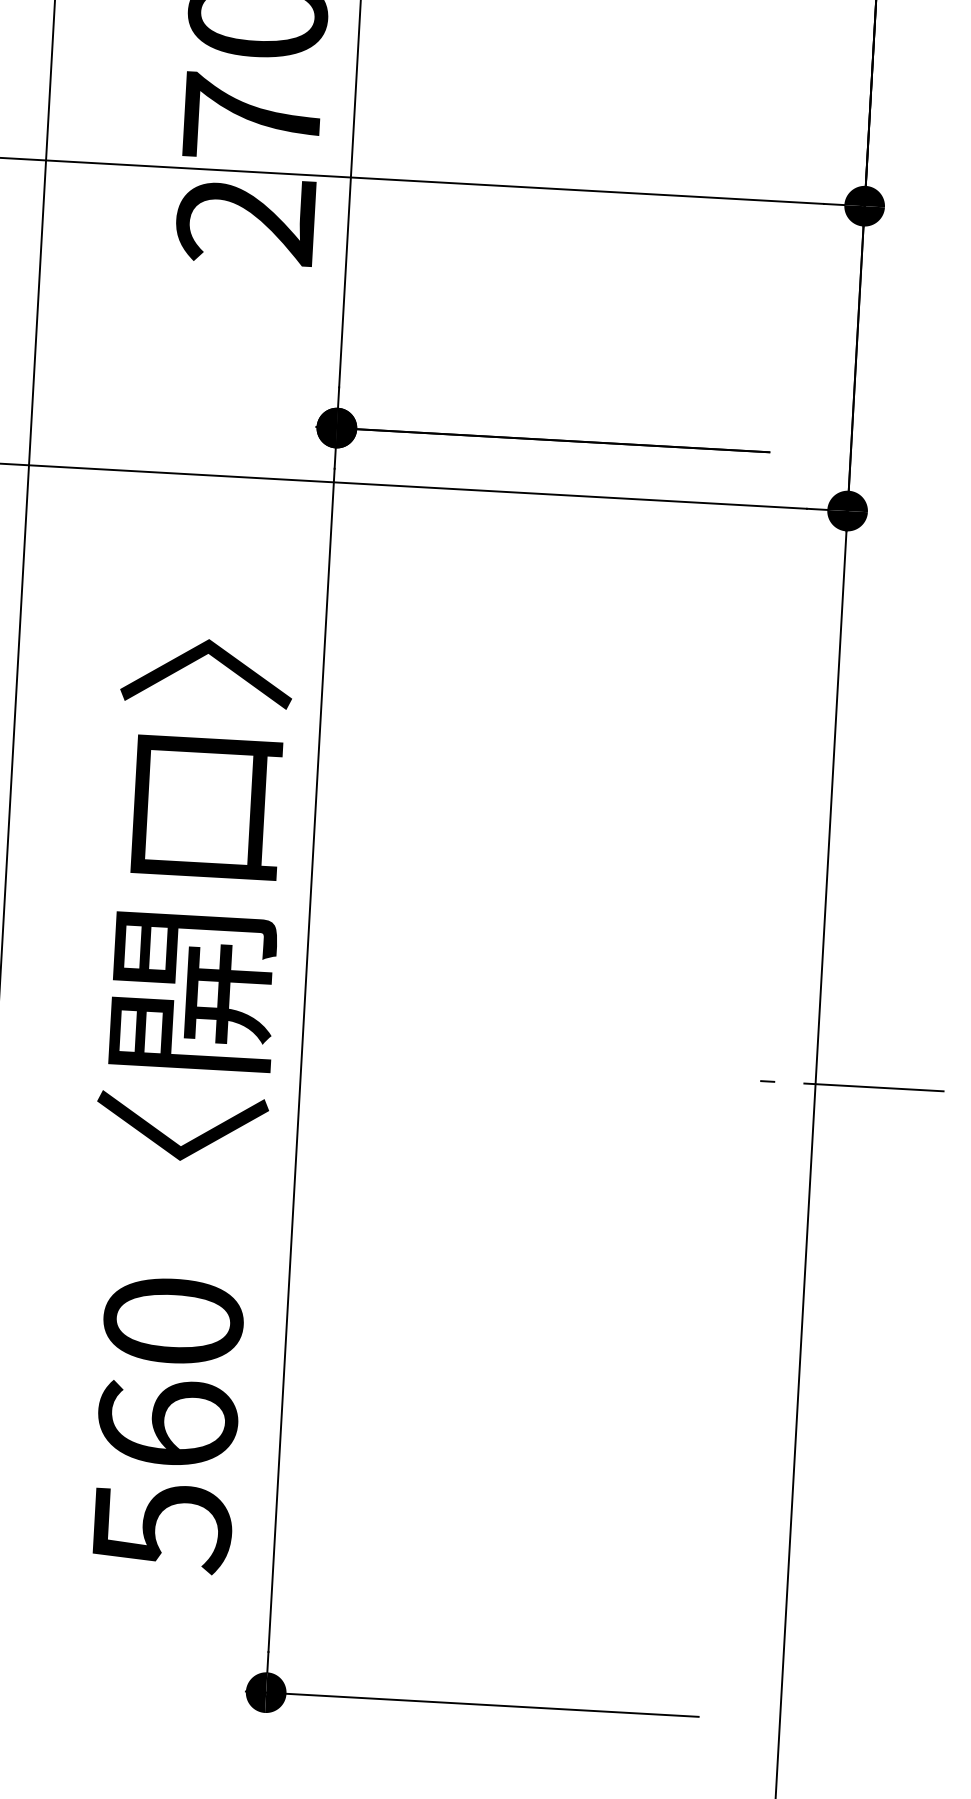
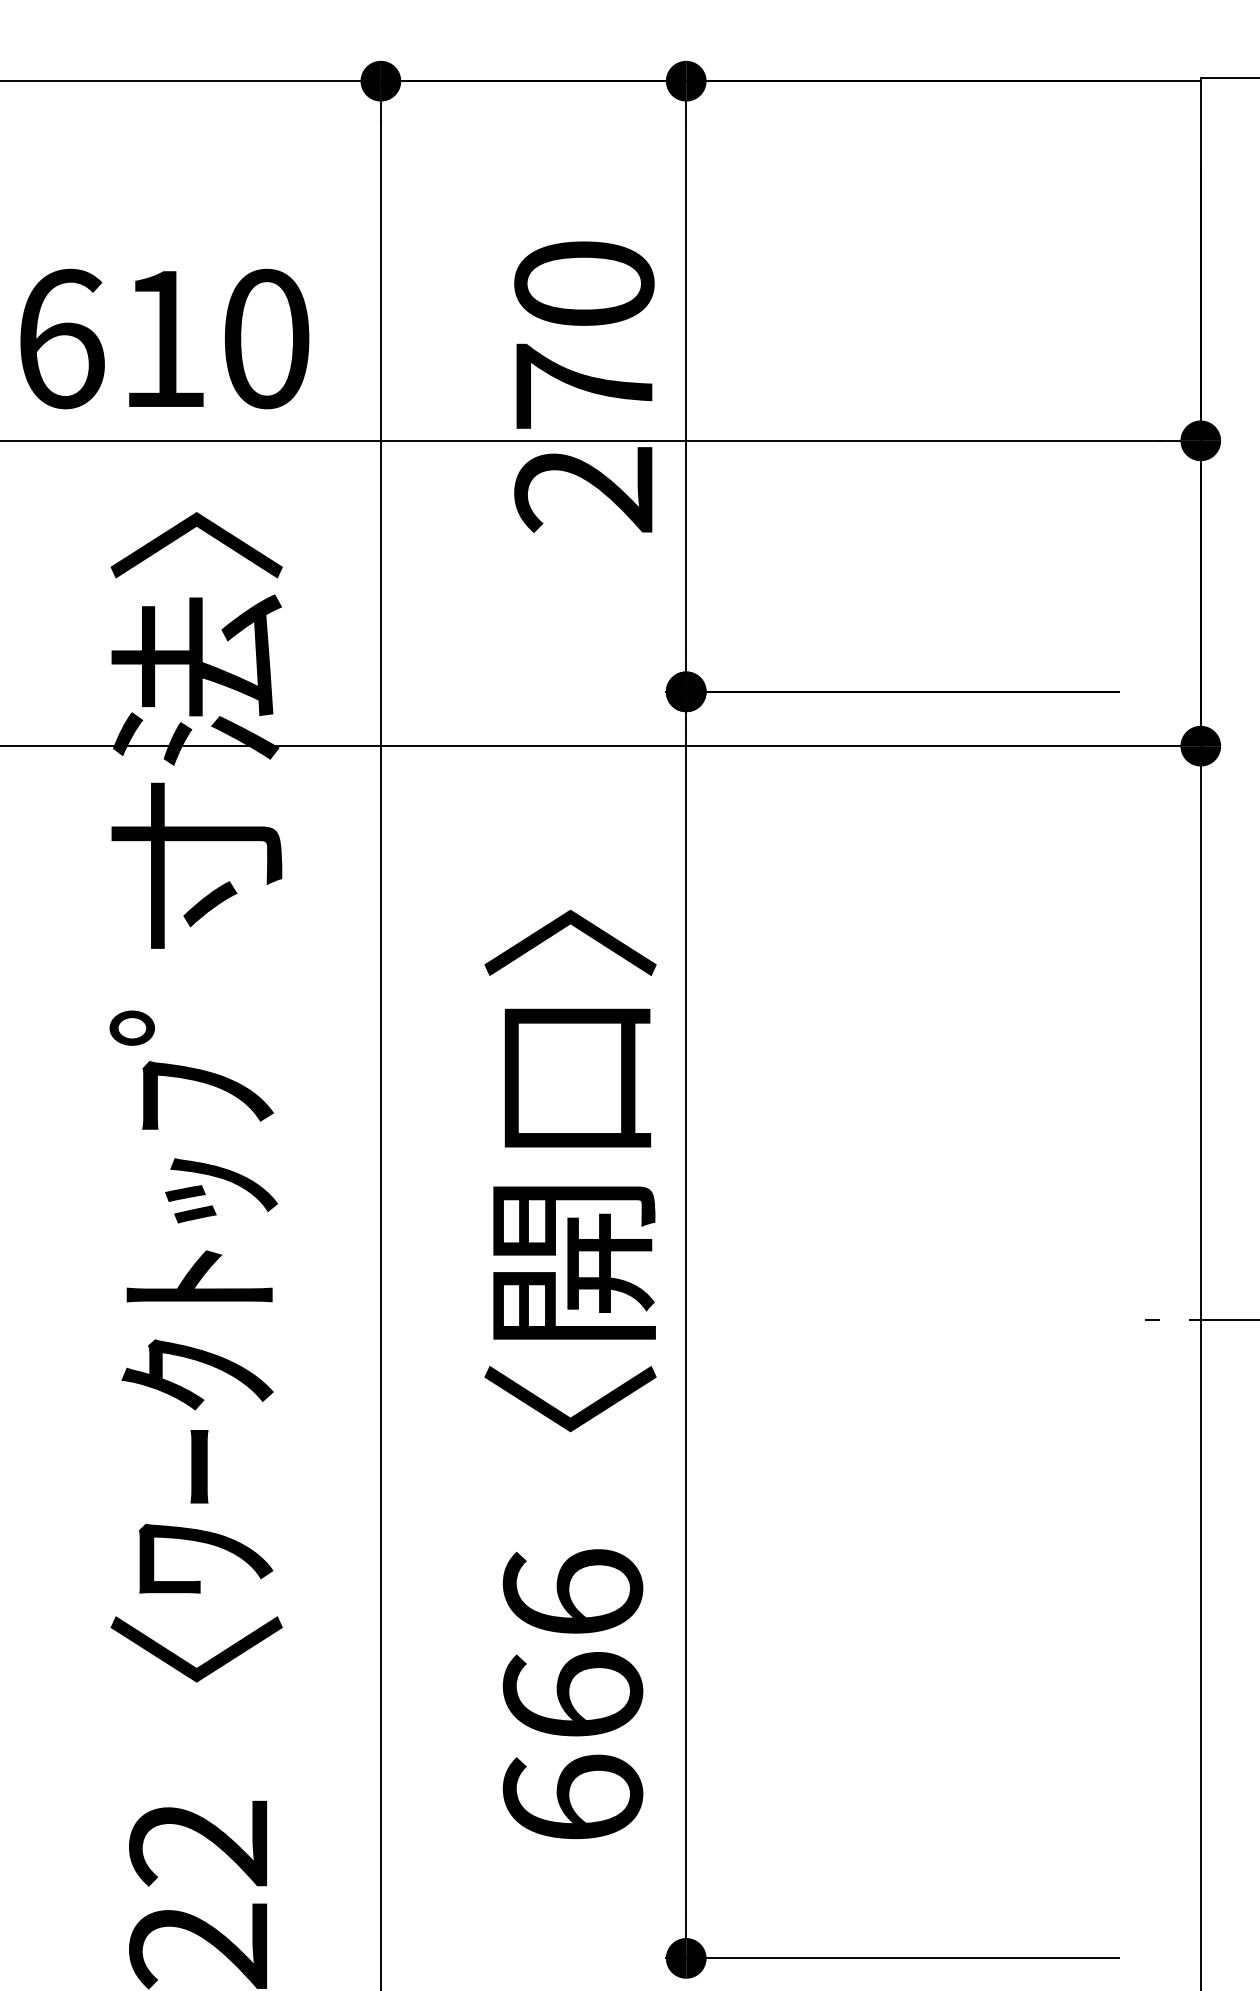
text: (167, 1424) -> (572, 1696), 560 -> 666

